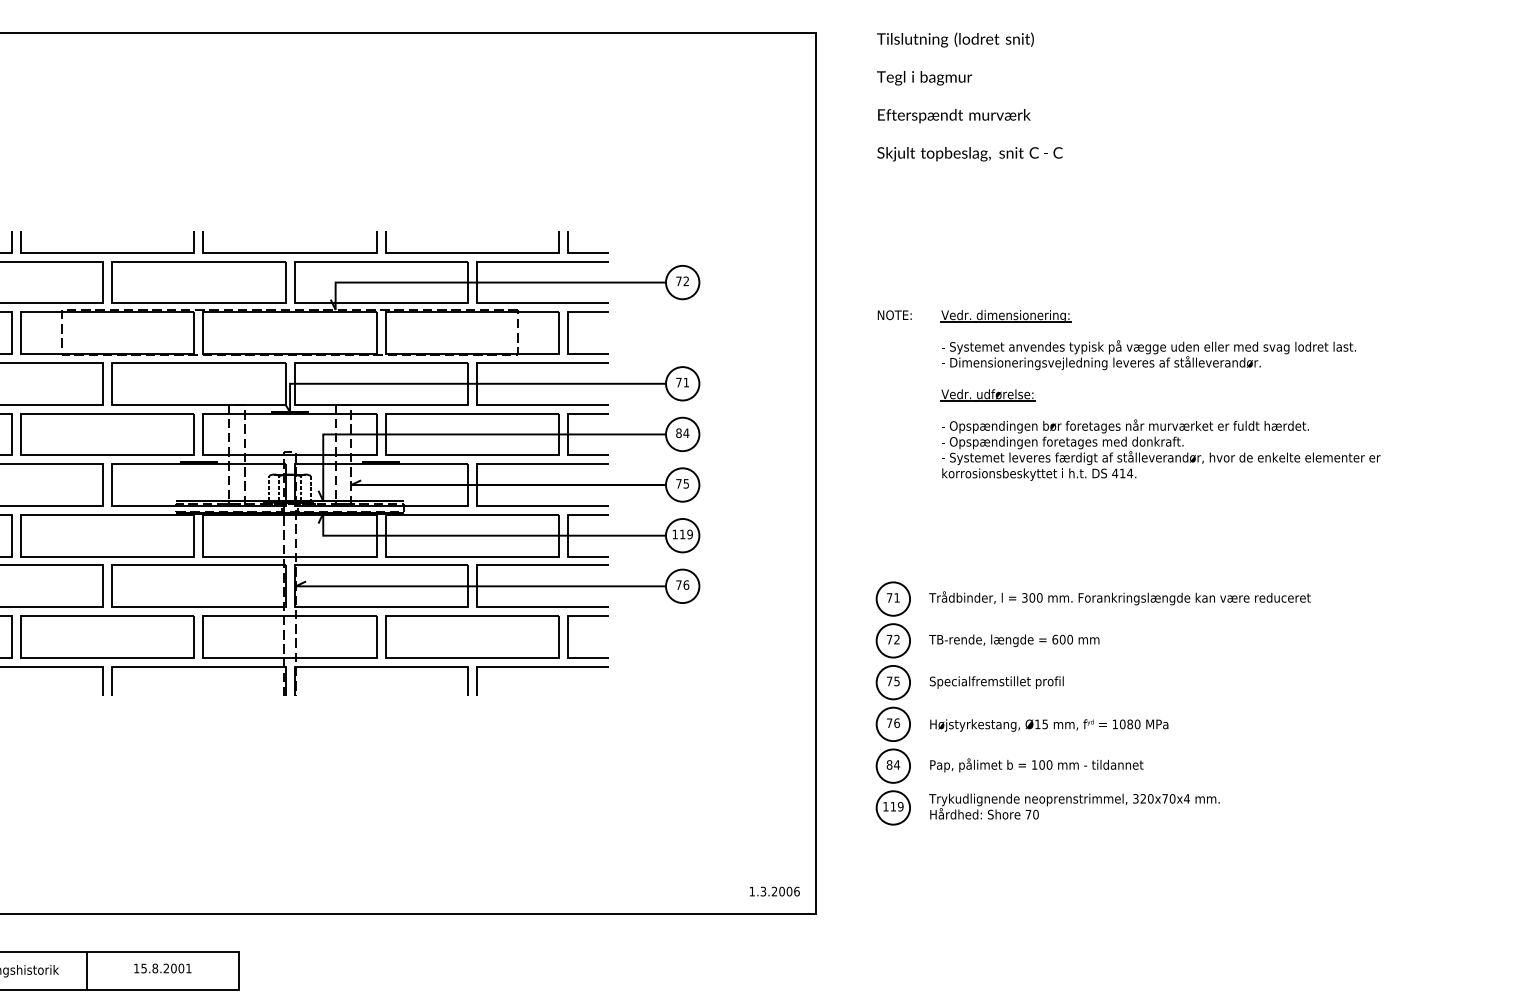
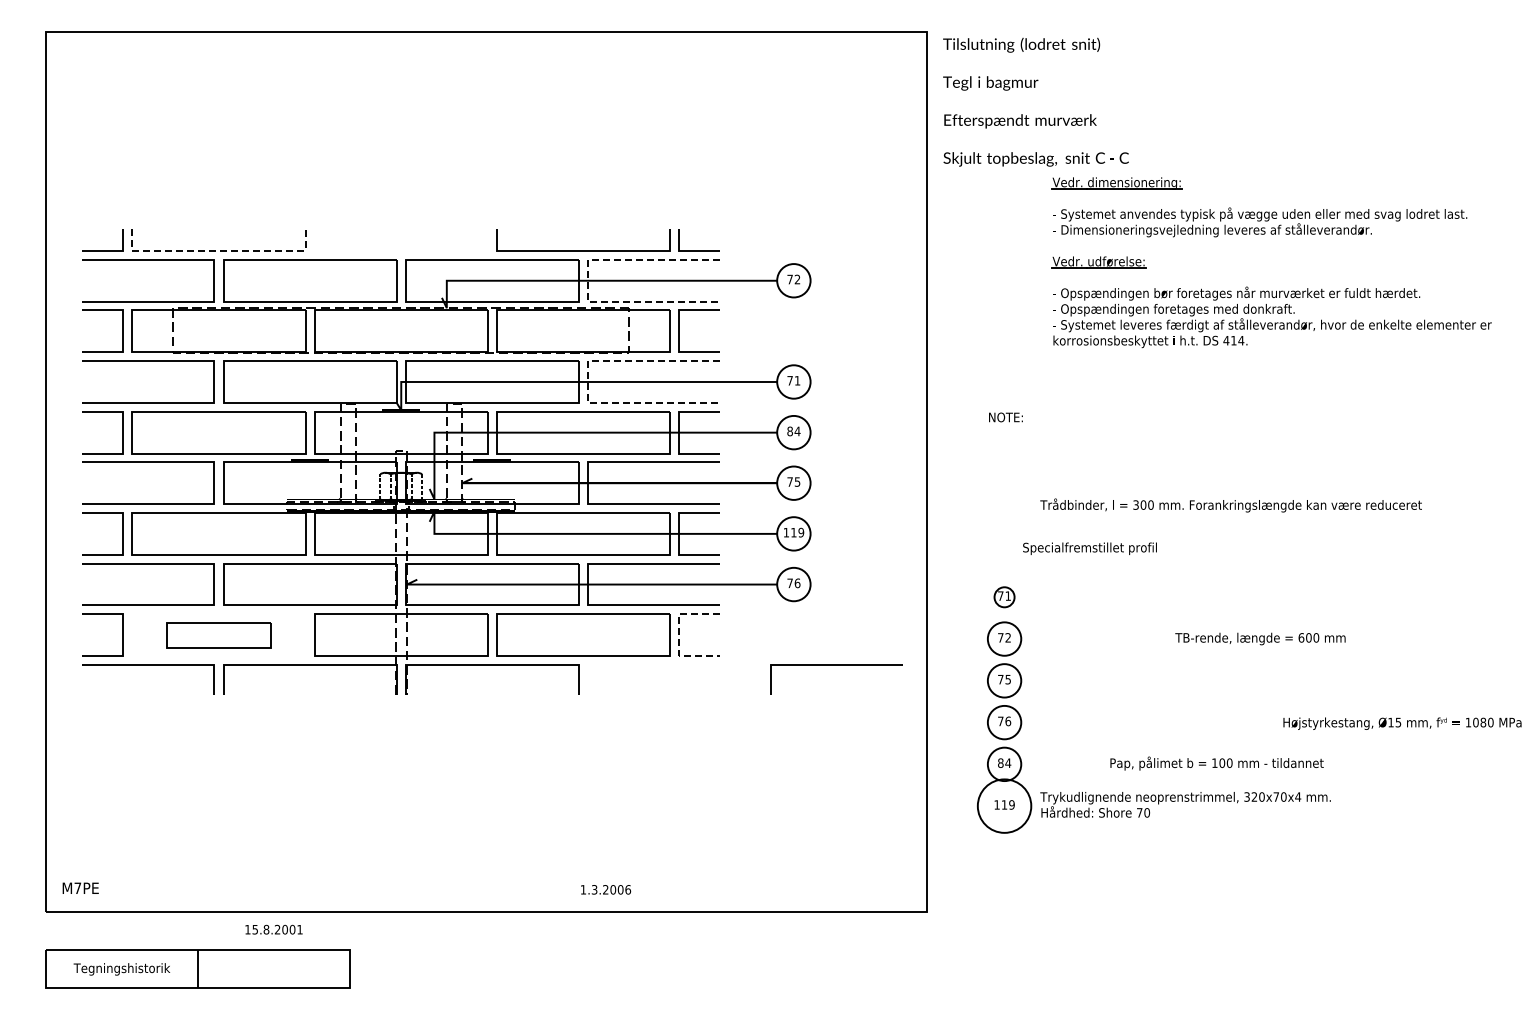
text: (969, 96) -> (1035, 101), moved
line: (107, 252) -> (218, 250), solid -> dashed
line: (290, 252) -> (401, 250), removed
line: (477, 282) -> (588, 280), solid -> dashed
text: (894, 315) -> (1005, 417), moved
part: (1160, 367) -> (1271, 234), moved
line: (477, 384) -> (588, 382), solid -> dashed
text: (1119, 598) -> (1230, 505), moved
circle: (893, 599) -> (1004, 597), size x0.6
part: (107, 636) -> (218, 634), size x0.6
line: (568, 637) -> (679, 635), solid -> dashed
text: (1014, 640) -> (1260, 638), moved
line: (542, 667) -> (836, 665), moved
text: (996, 682) -> (1089, 548), moved
text: (1049, 725) -> (1402, 723), moved
text: (1036, 765) -> (1216, 763), moved
circle: (893, 807) -> (1004, 805), size x1.6
text: (775, 891) -> (606, 889), moved
text: (162, 968) -> (273, 929), moved

